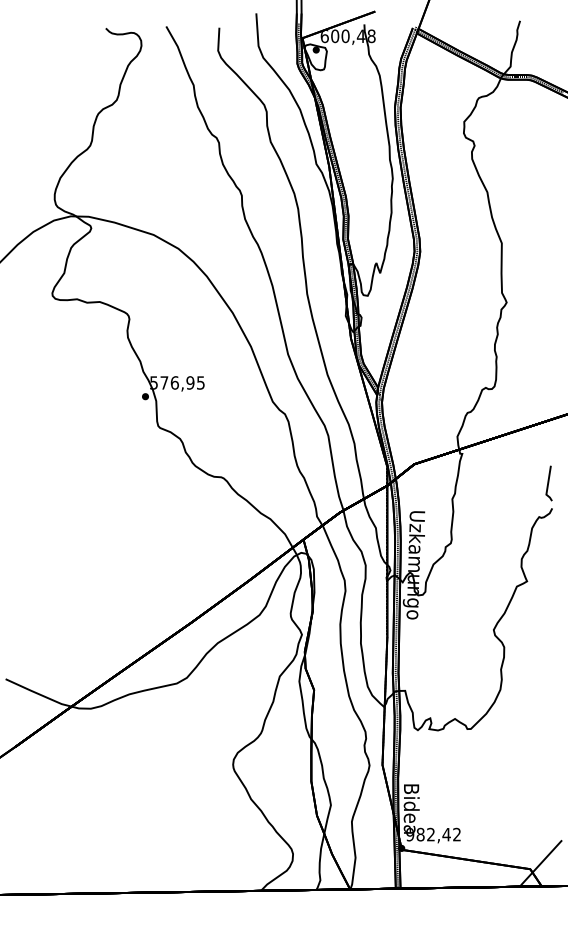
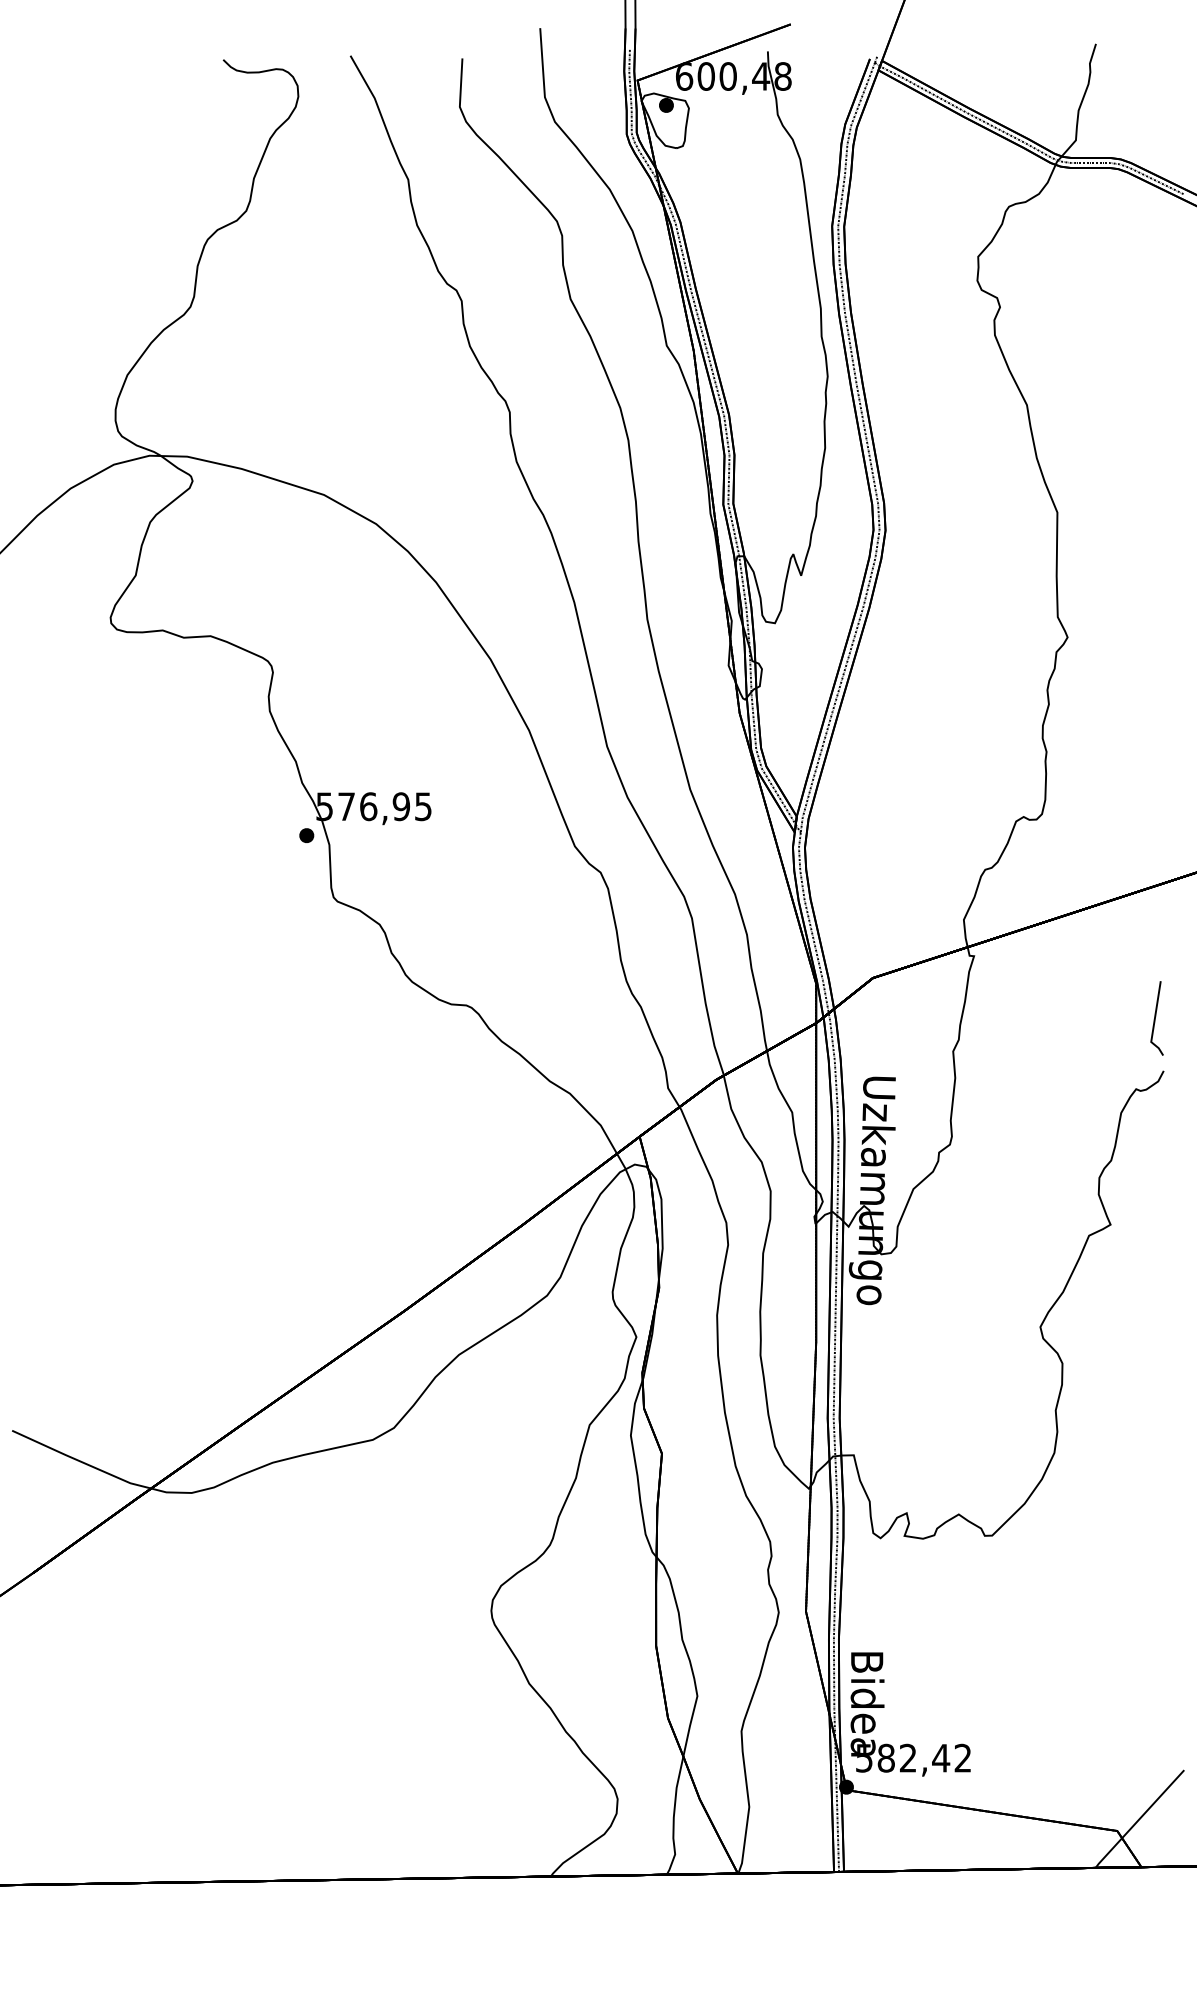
text: (410, 834) -> (864, 1757), 982,42 -> 582,42

